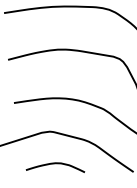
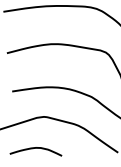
curve: (54, 163) -> (35, 148), moved

